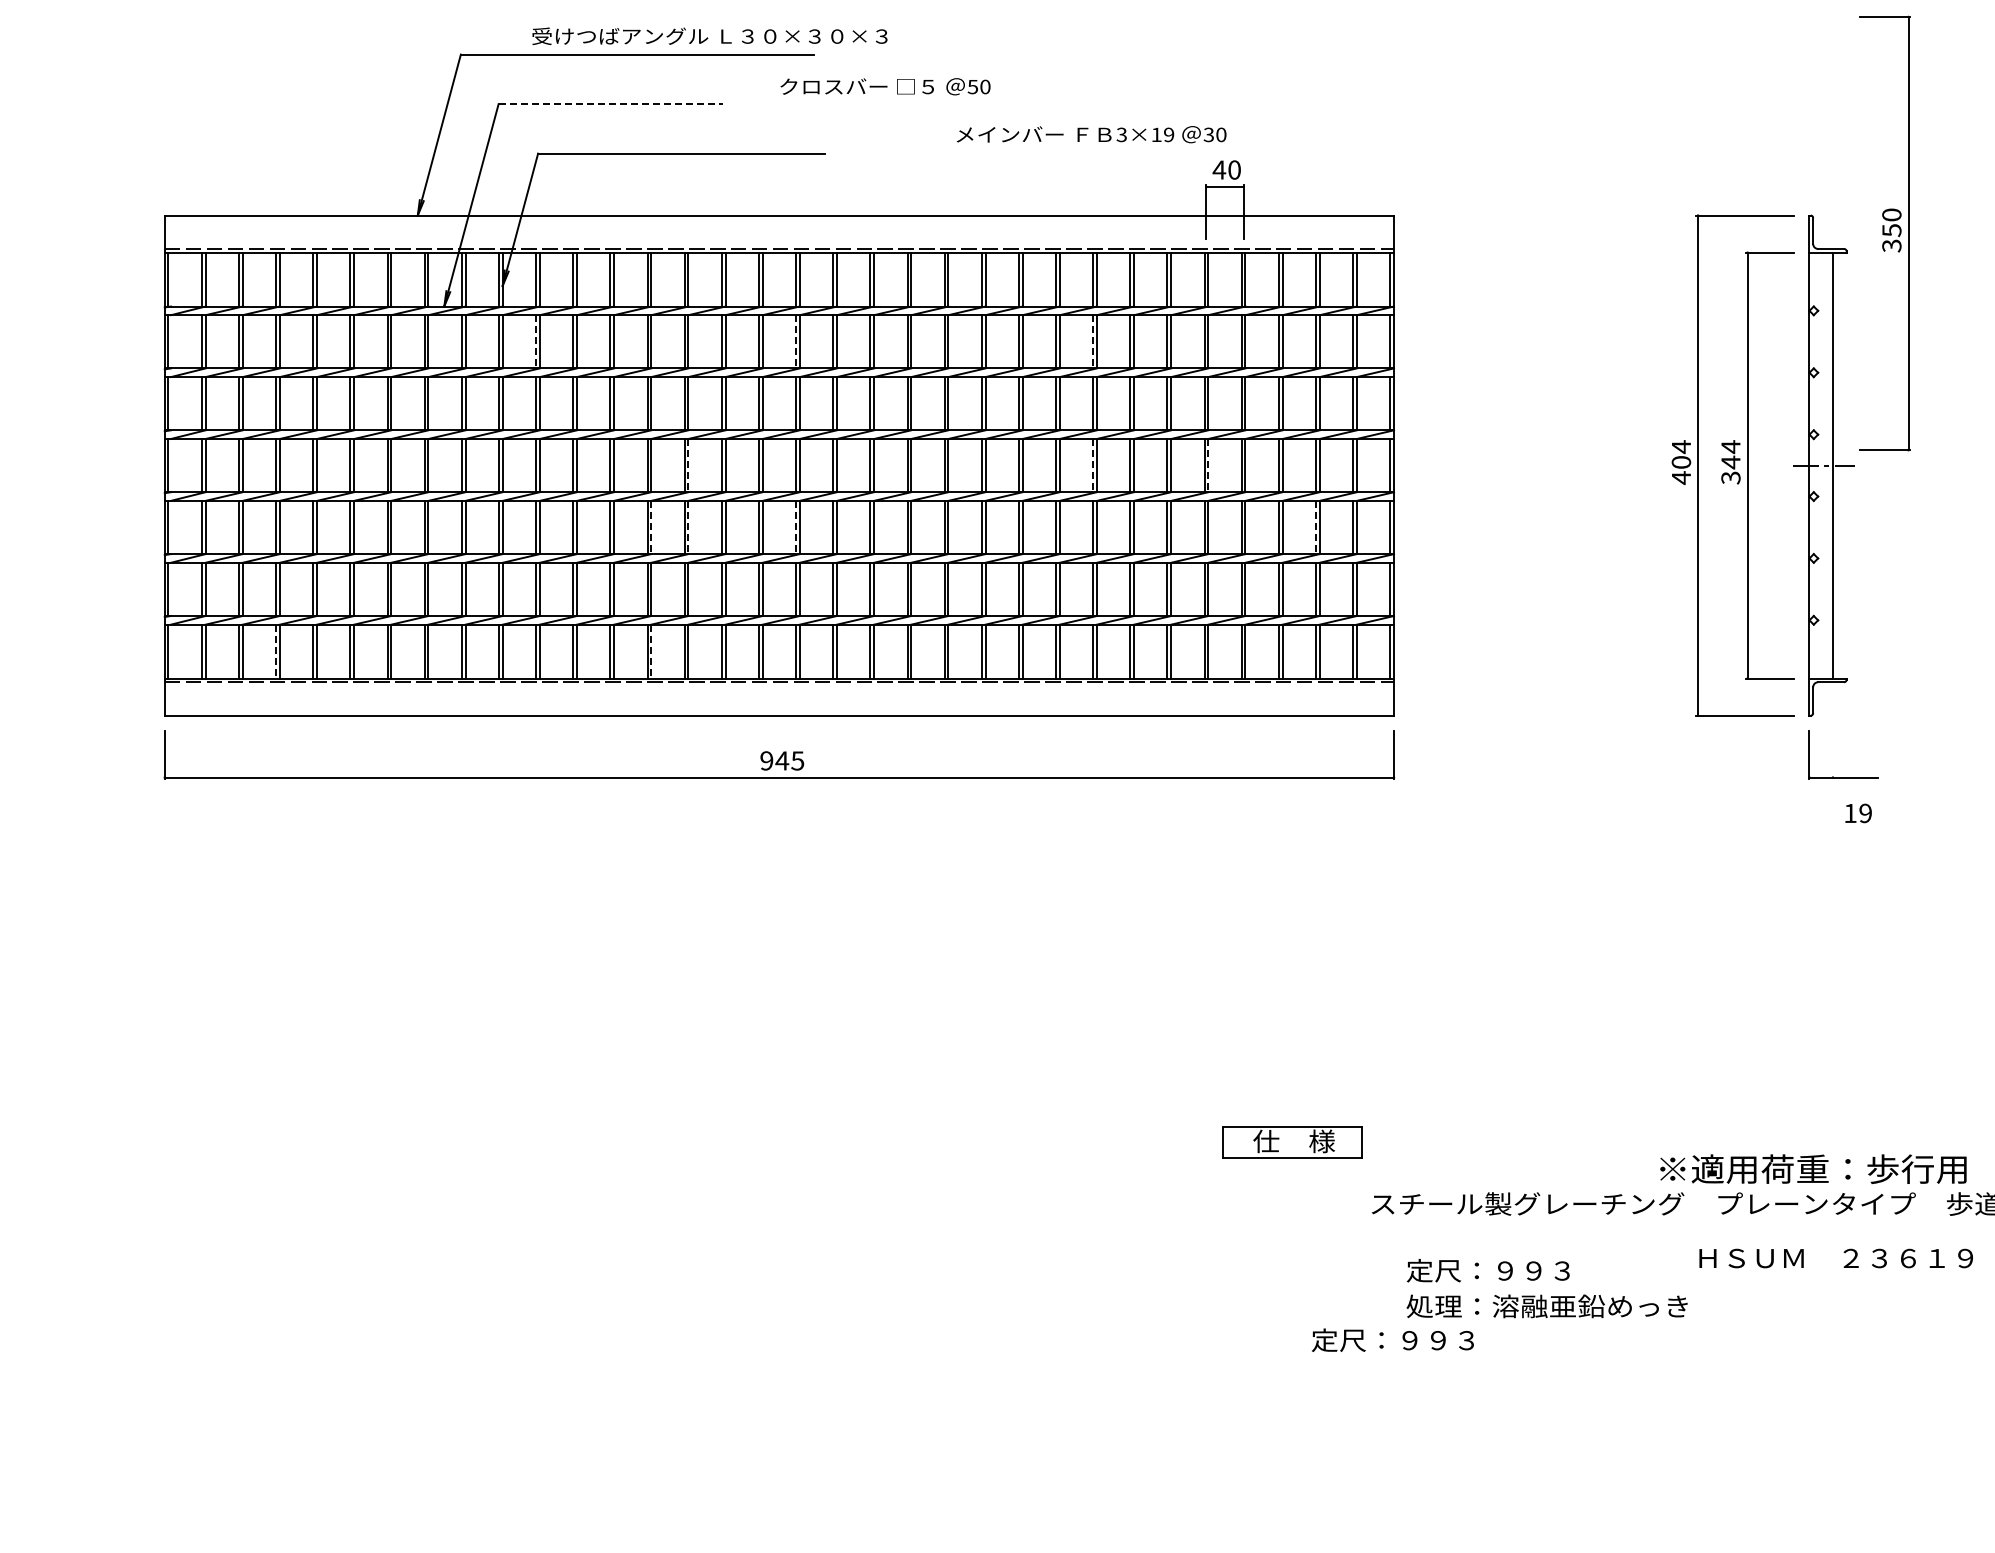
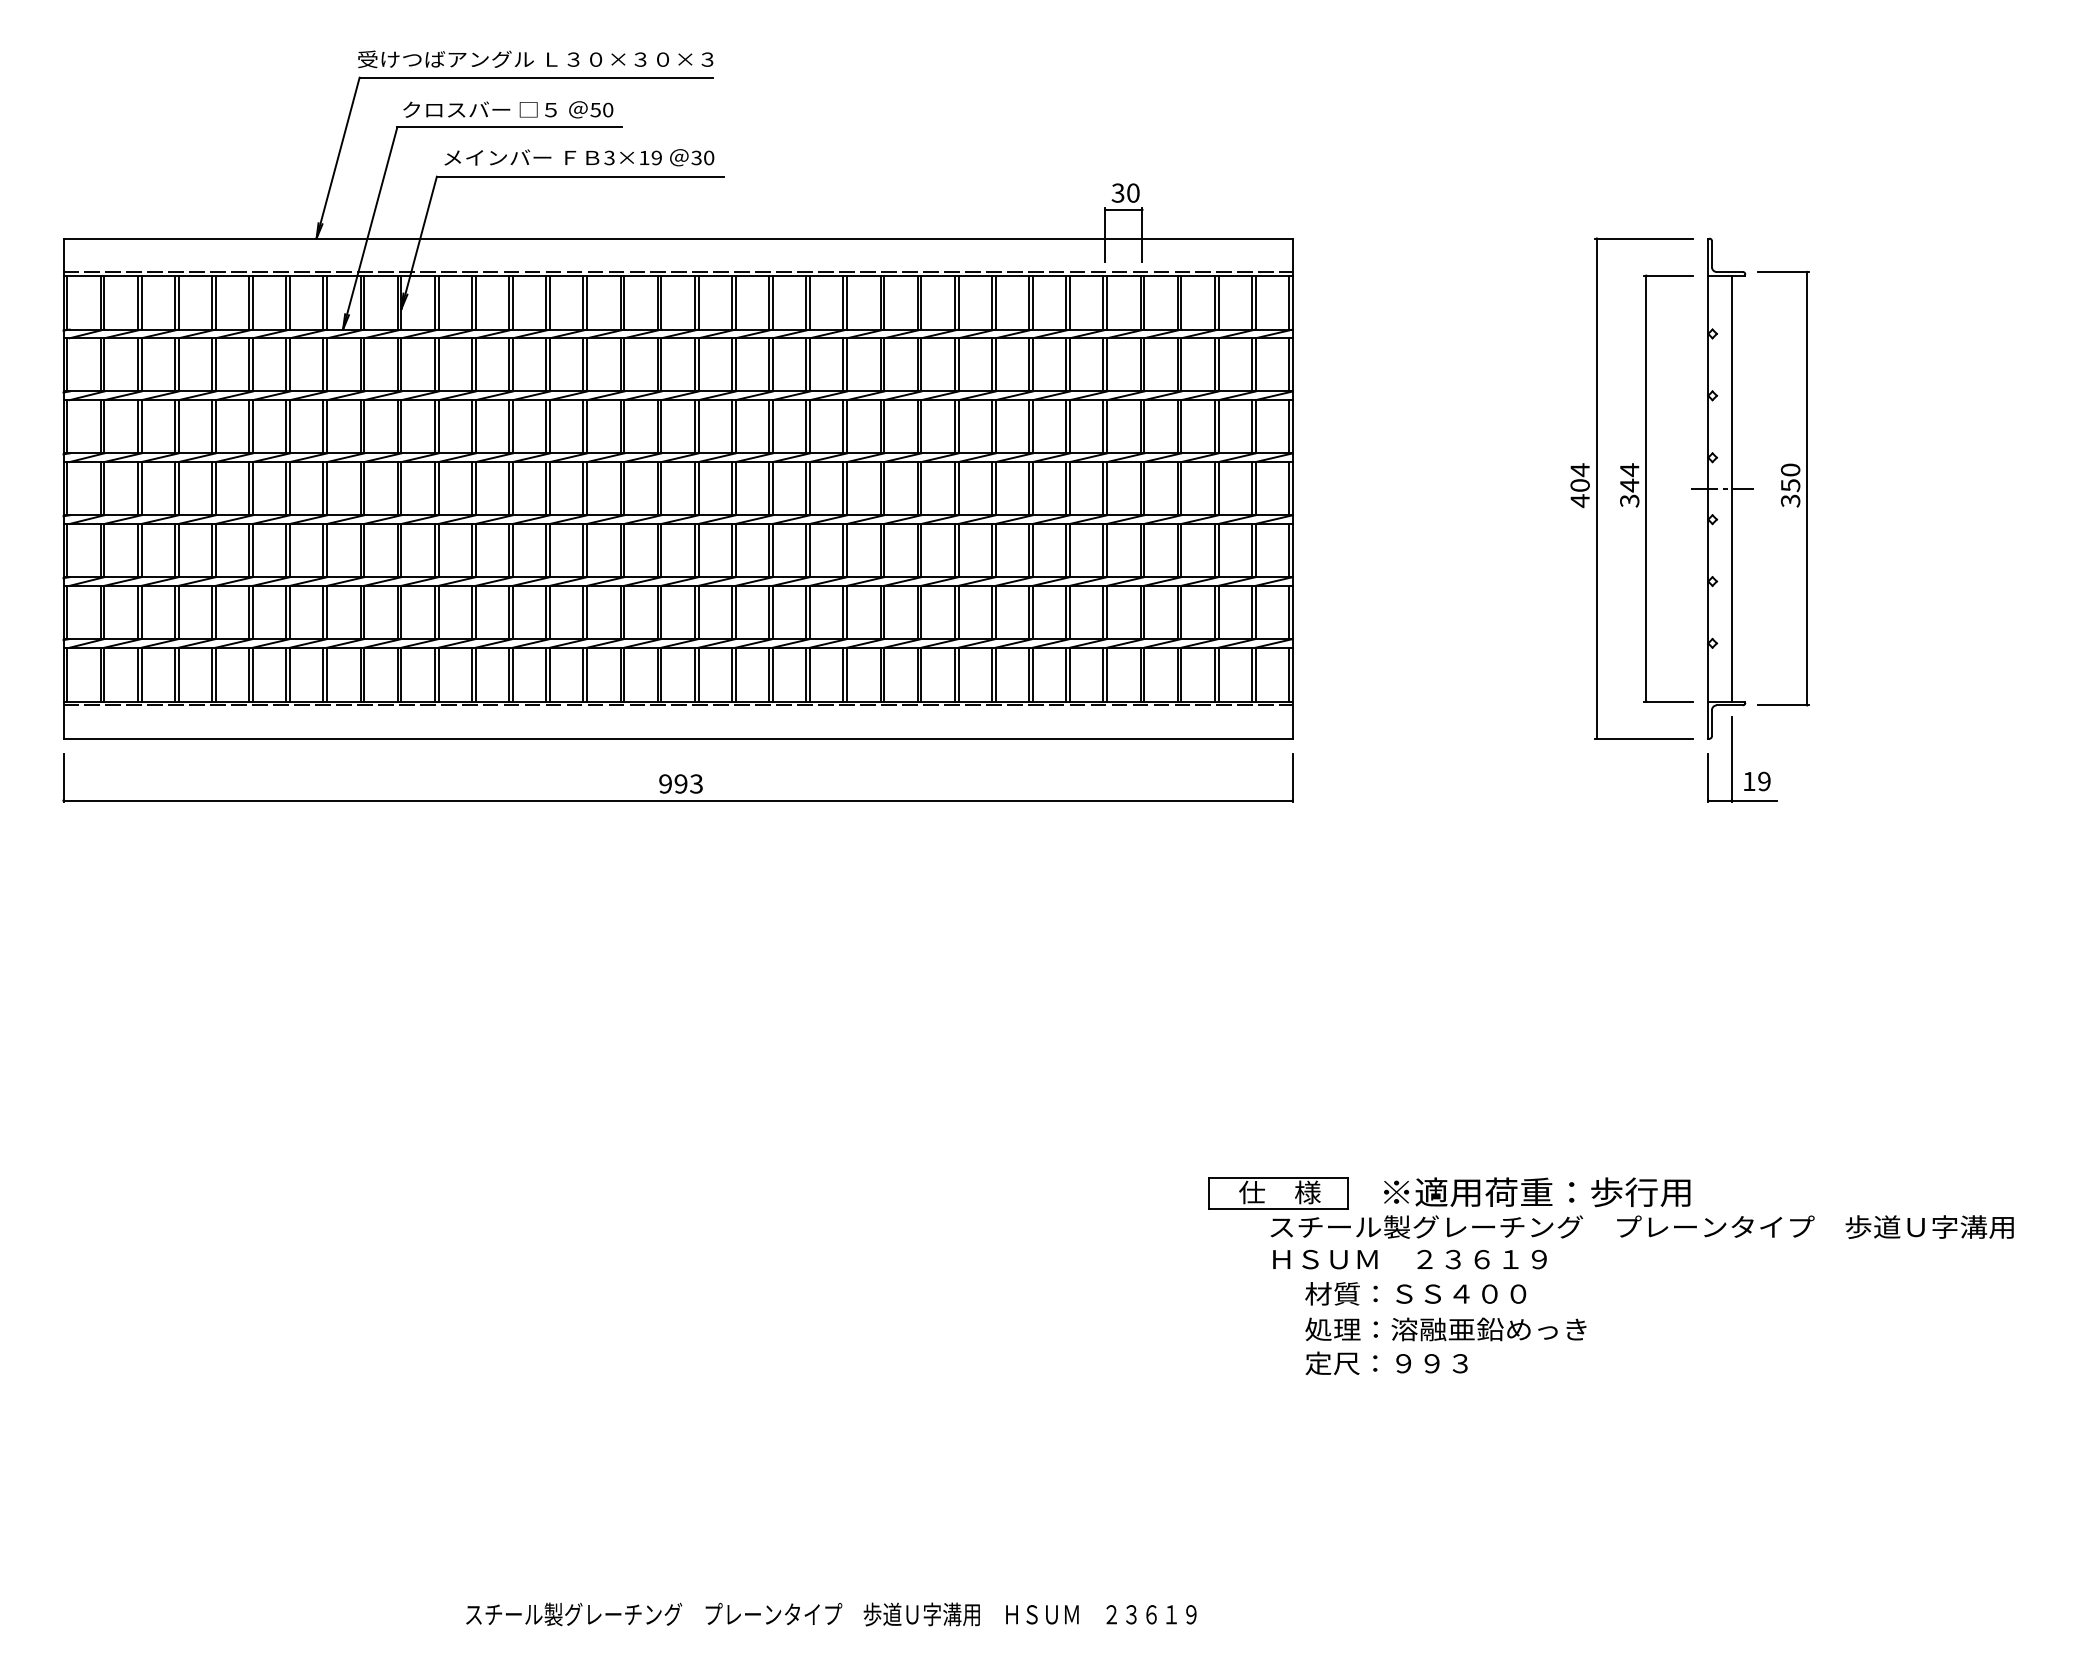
text: (709, 36) -> (535, 59), moved
text: (885, 86) -> (508, 109), moved
line: (611, 104) -> (510, 127), dashed -> solid
text: (1091, 134) -> (579, 157), moved
text: (1218, 169) -> (1117, 192), 40 -> 30
part: (1884, 233) -> (1783, 488), moved
line: (535, 341) -> (434, 364), dashed -> solid
line: (795, 341) -> (694, 364), dashed -> solid
line: (1092, 341) -> (991, 364), dashed -> solid
line: (688, 465) -> (587, 488), dashed -> solid
line: (1092, 465) -> (991, 488), dashed -> solid
line: (1208, 465) -> (1107, 488), dashed -> solid
line: (651, 527) -> (550, 550), dashed -> solid
line: (688, 527) -> (587, 550), dashed -> solid
line: (795, 527) -> (694, 550), dashed -> solid
line: (1315, 527) -> (1214, 550), dashed -> solid
line: (275, 651) -> (174, 674), dashed -> solid
line: (651, 651) -> (550, 674), dashed -> solid
line: (1832, 736) -> (1731, 759), added
text: (789, 760) -> (688, 783), 945 -> 993
text: (1858, 813) -> (1757, 781), moved
part: (1292, 1142) -> (1278, 1193), moved
text: (1813, 1169) -> (1537, 1192), moved
text: (1835, 1258) -> (1409, 1259), moved
text: (1516, 1270) -> (1415, 1293), 定尺：９９３ -> 材質：ＳＳ４００
text: (1392, 1339) -> (1386, 1362), moved

